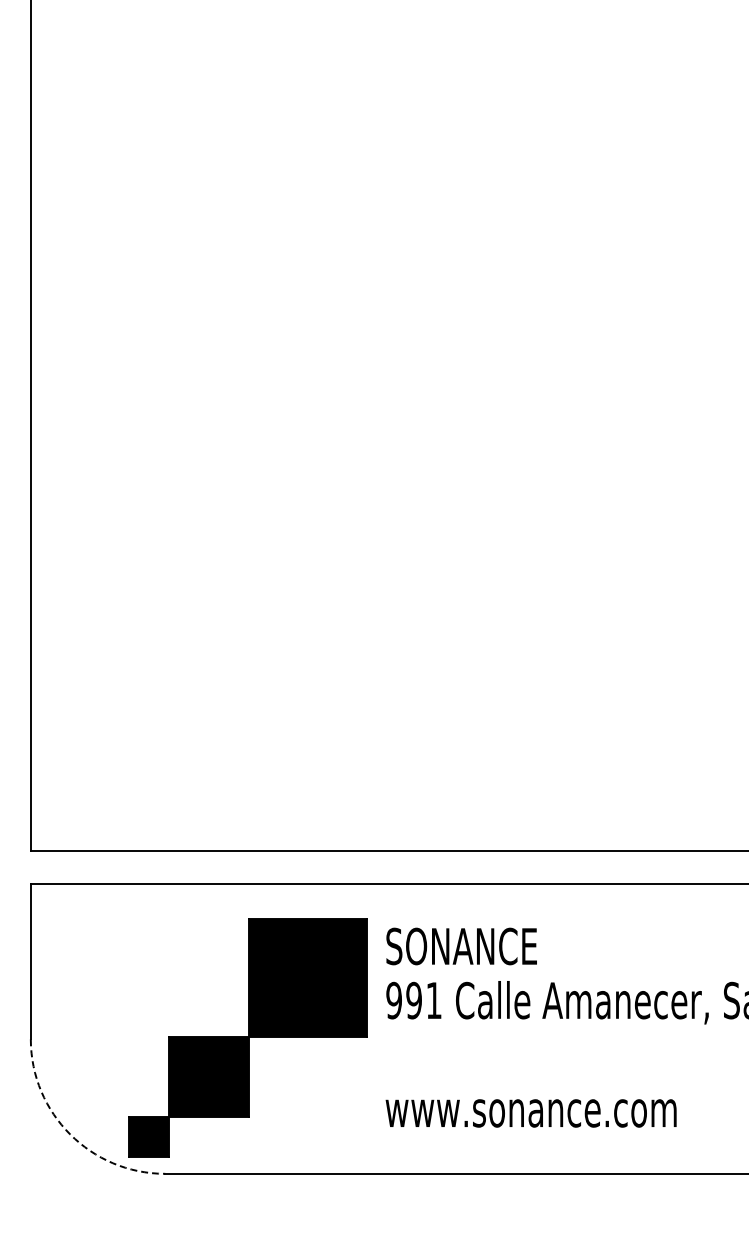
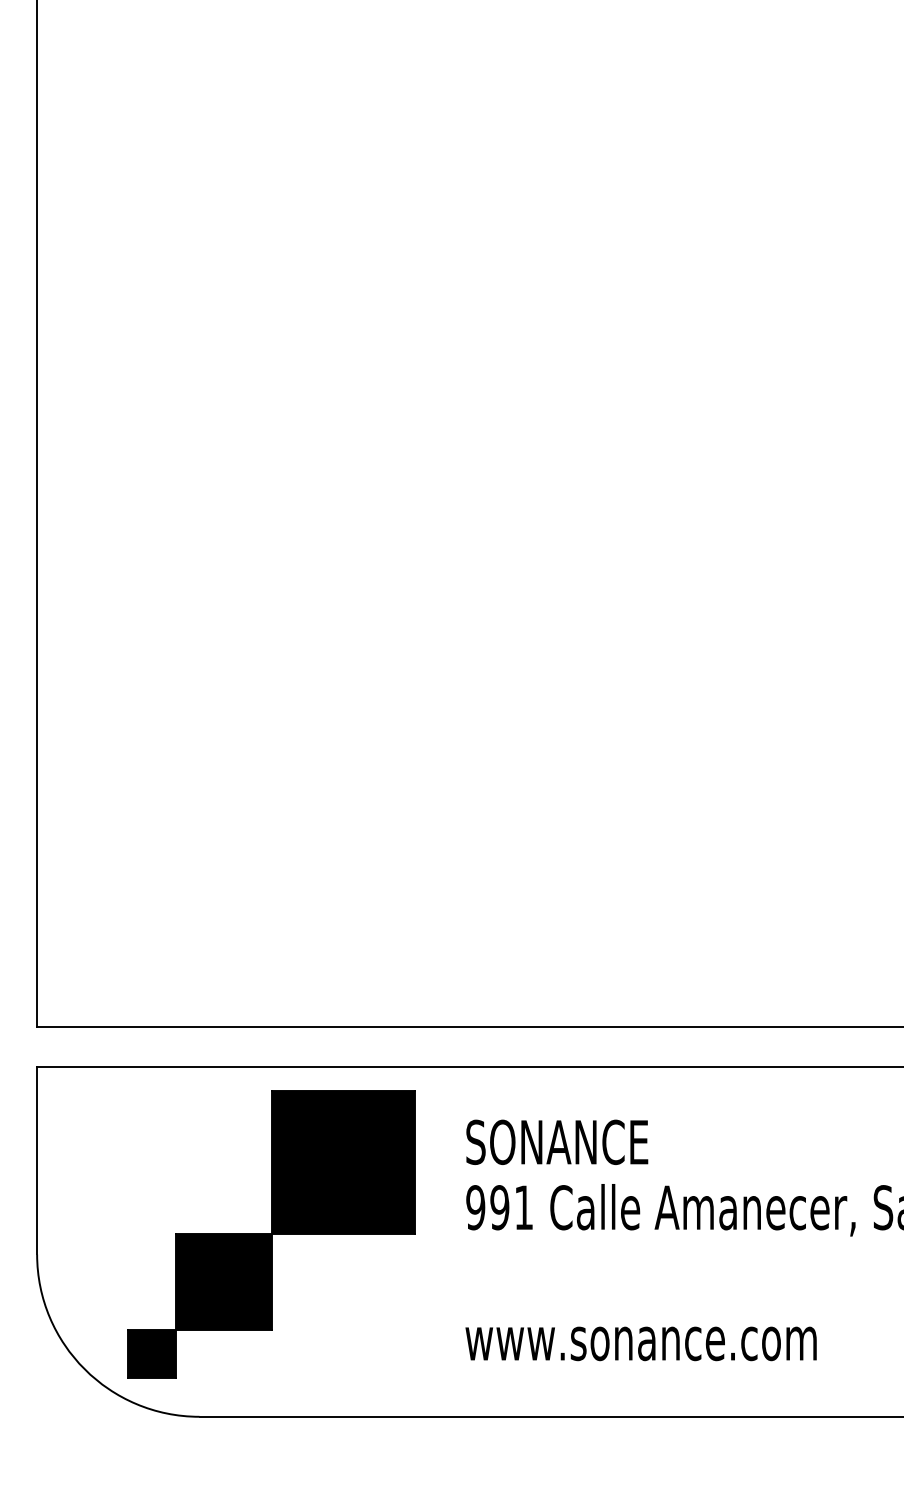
part: (247, 1037) -> (270, 1234), moved
arc: (70, 1134) -> (85, 1369), dashed -> solid

